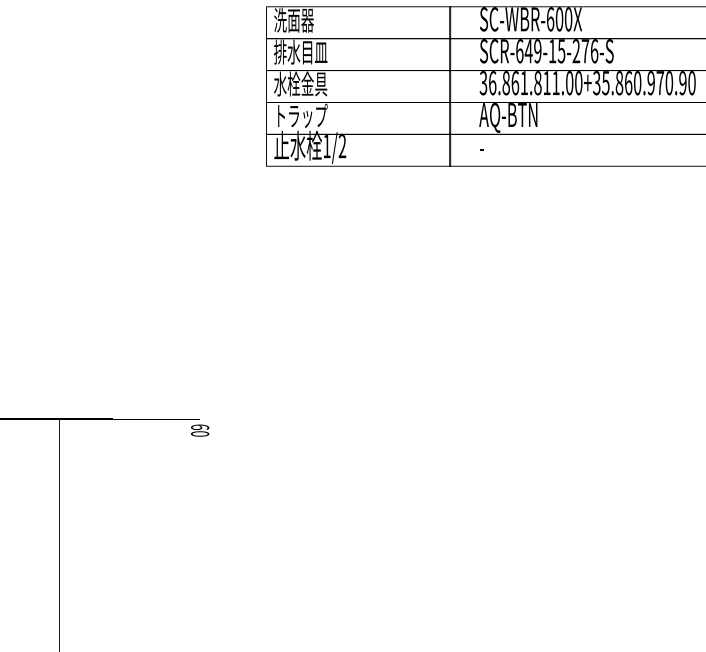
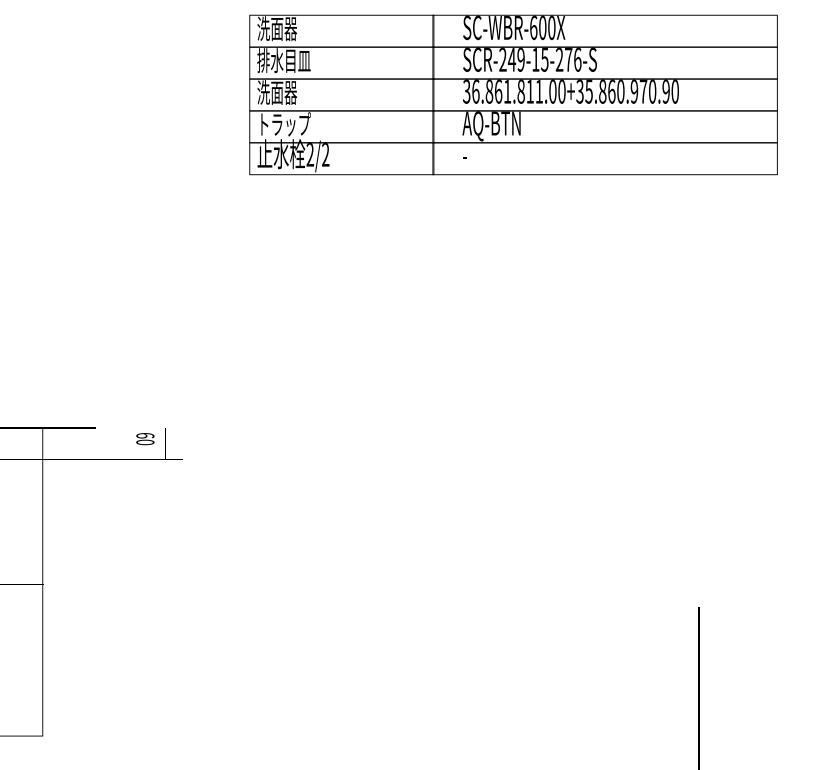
text: (519, 51) -> (502, 59), SCR-649-15-276-S -> SCR-249-15-276-S
text: (300, 84) -> (283, 92), 水栓金具 -> 洗面器
text: (326, 146) -> (309, 154), 1/2 -> 2/2
text: (200, 431) -> (145, 439), moved

